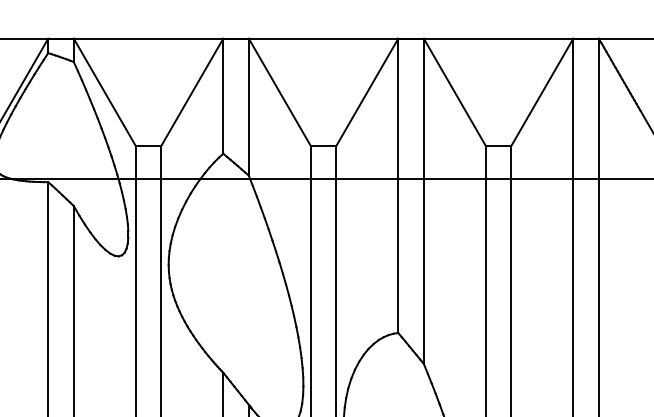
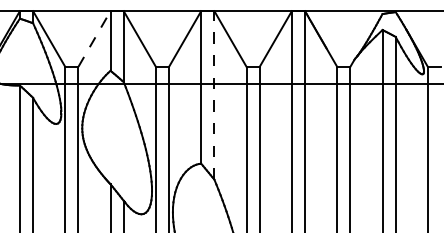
line: (192, 91) -> (94, 38), solid -> dashed
line: (423, 199) -> (214, 94), solid -> dashed

